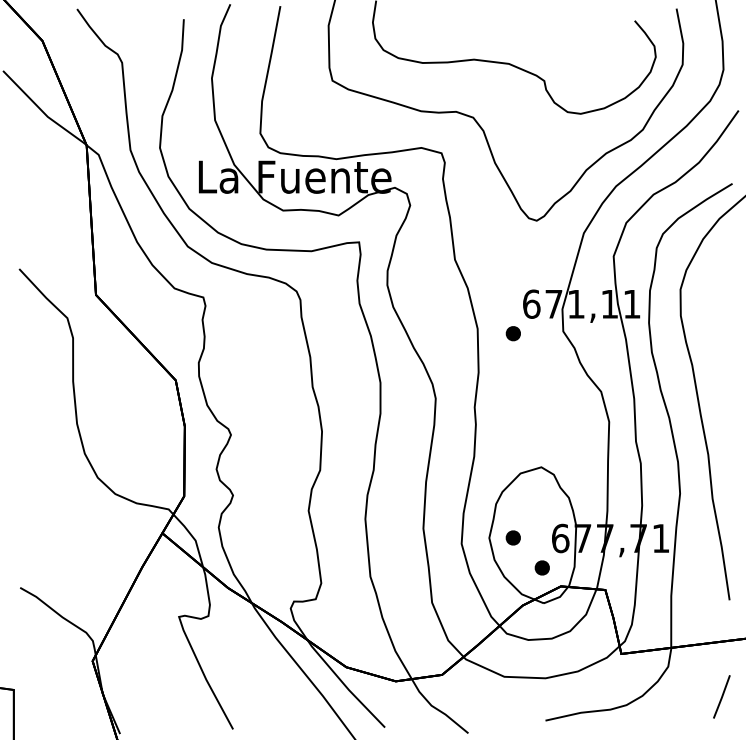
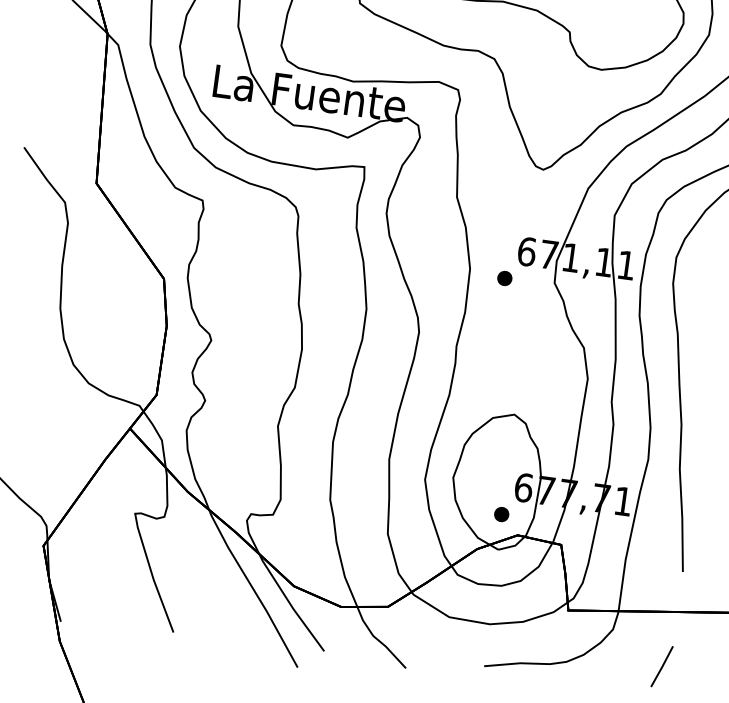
part: (512, 537) -> (476, 480), removed

